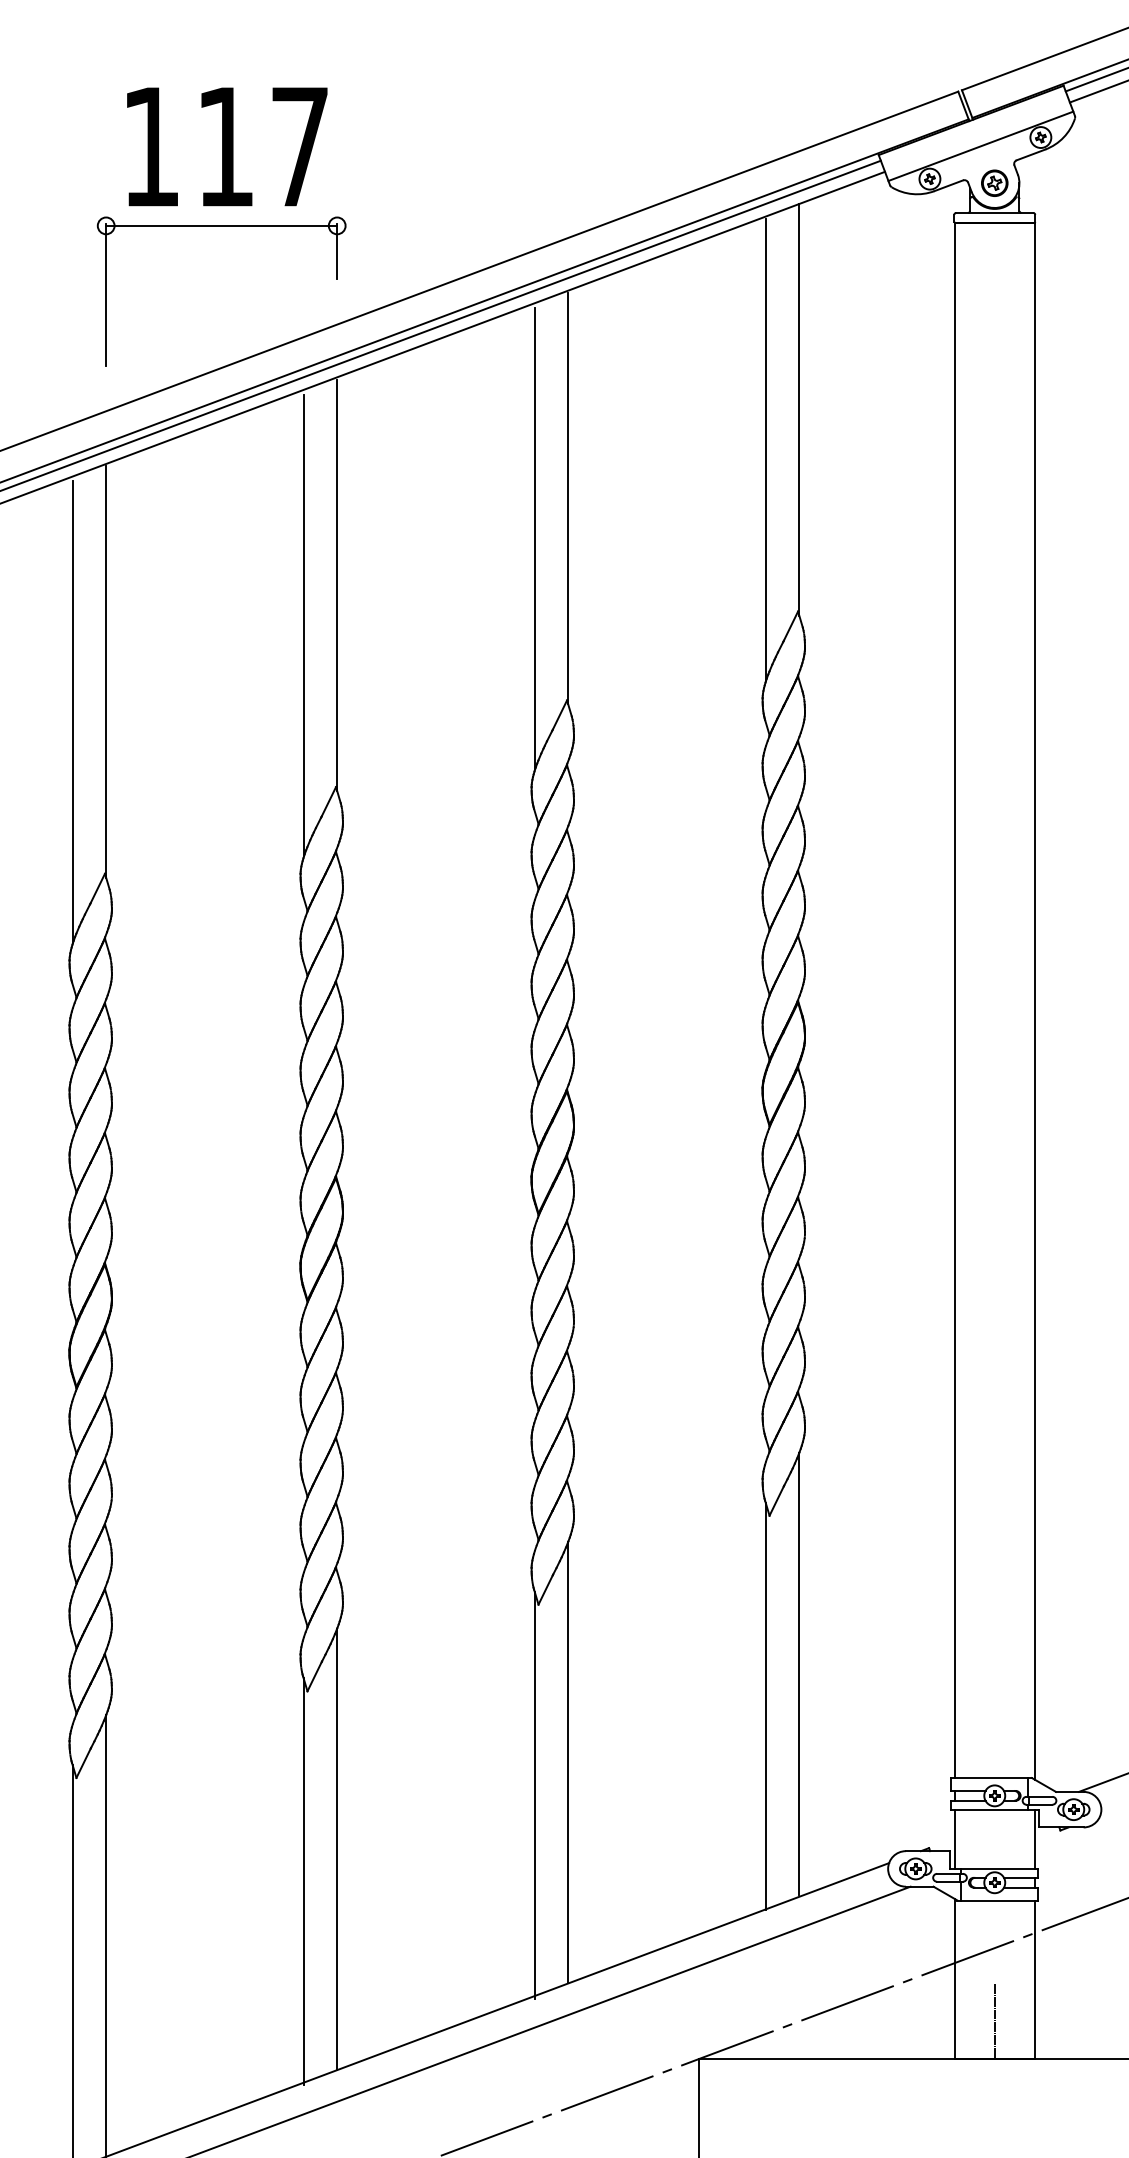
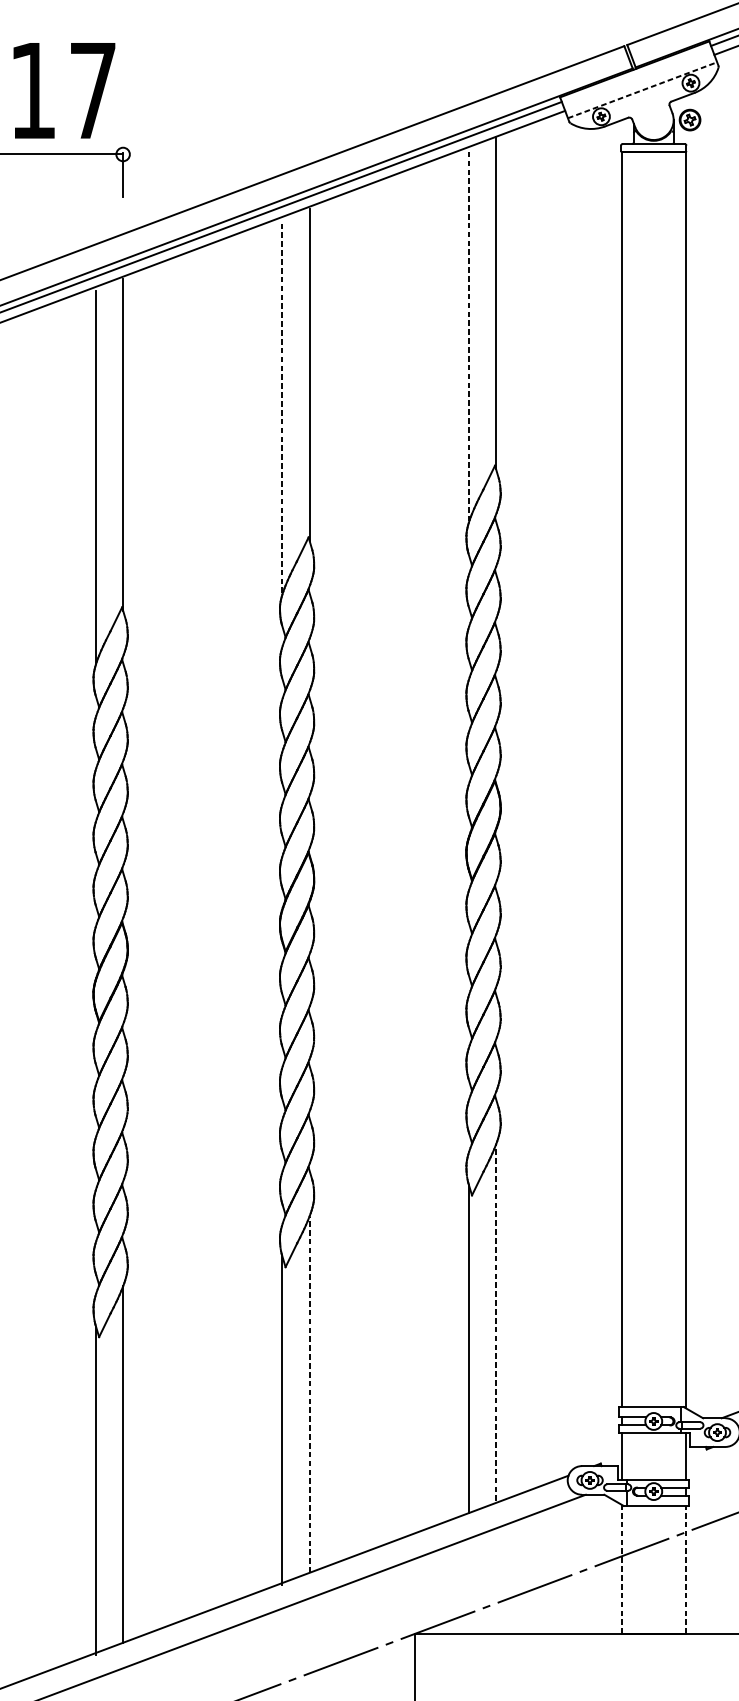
line: (980, 146) -> (642, 90), solid -> dashed
part: (994, 182) -> (689, 119), moved
line: (765, 449) -> (468, 334), solid -> dashed
line: (534, 538) -> (282, 406), solid -> dashed
line: (799, 1673) -> (496, 1322), solid -> dashed
line: (568, 1762) -> (309, 1394), solid -> dashed
line: (954, 1978) -> (621, 1568), solid -> dashed
line: (1034, 1979) -> (685, 1569), solid -> dashed
line: (994, 2021) -> (653, 1603), removed

